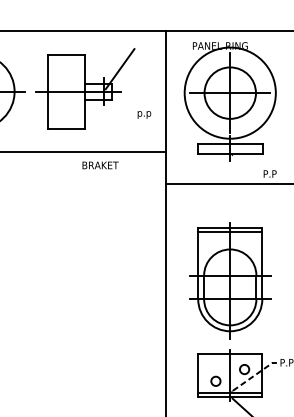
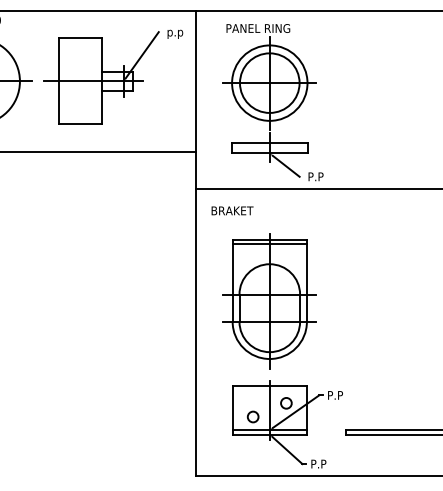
circle: (230, 92) -> (269, 82), size x0.71
text: (144, 114) -> (175, 33), moved
line: (243, 164) -> (285, 165), added
text: (100, 165) -> (232, 210), moved
line: (253, 376) -> (296, 411), dashed -> solid

